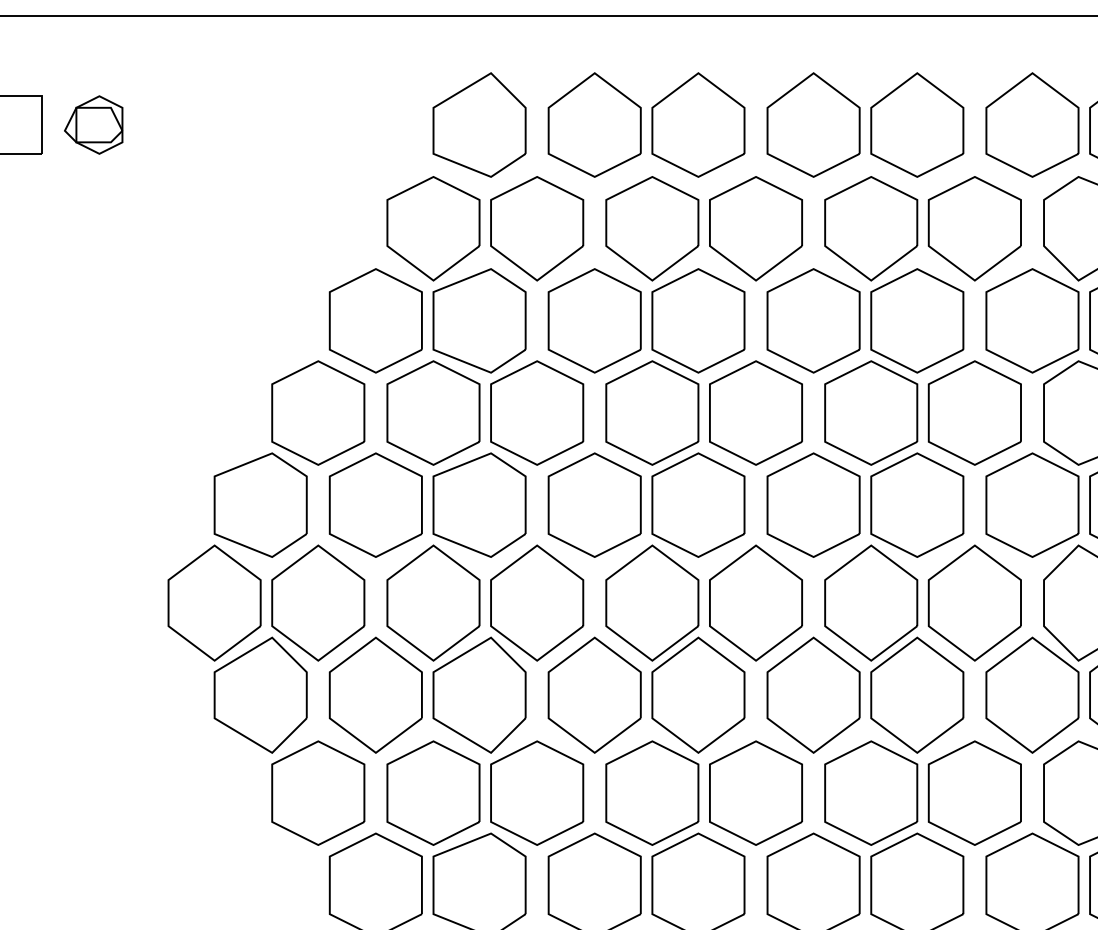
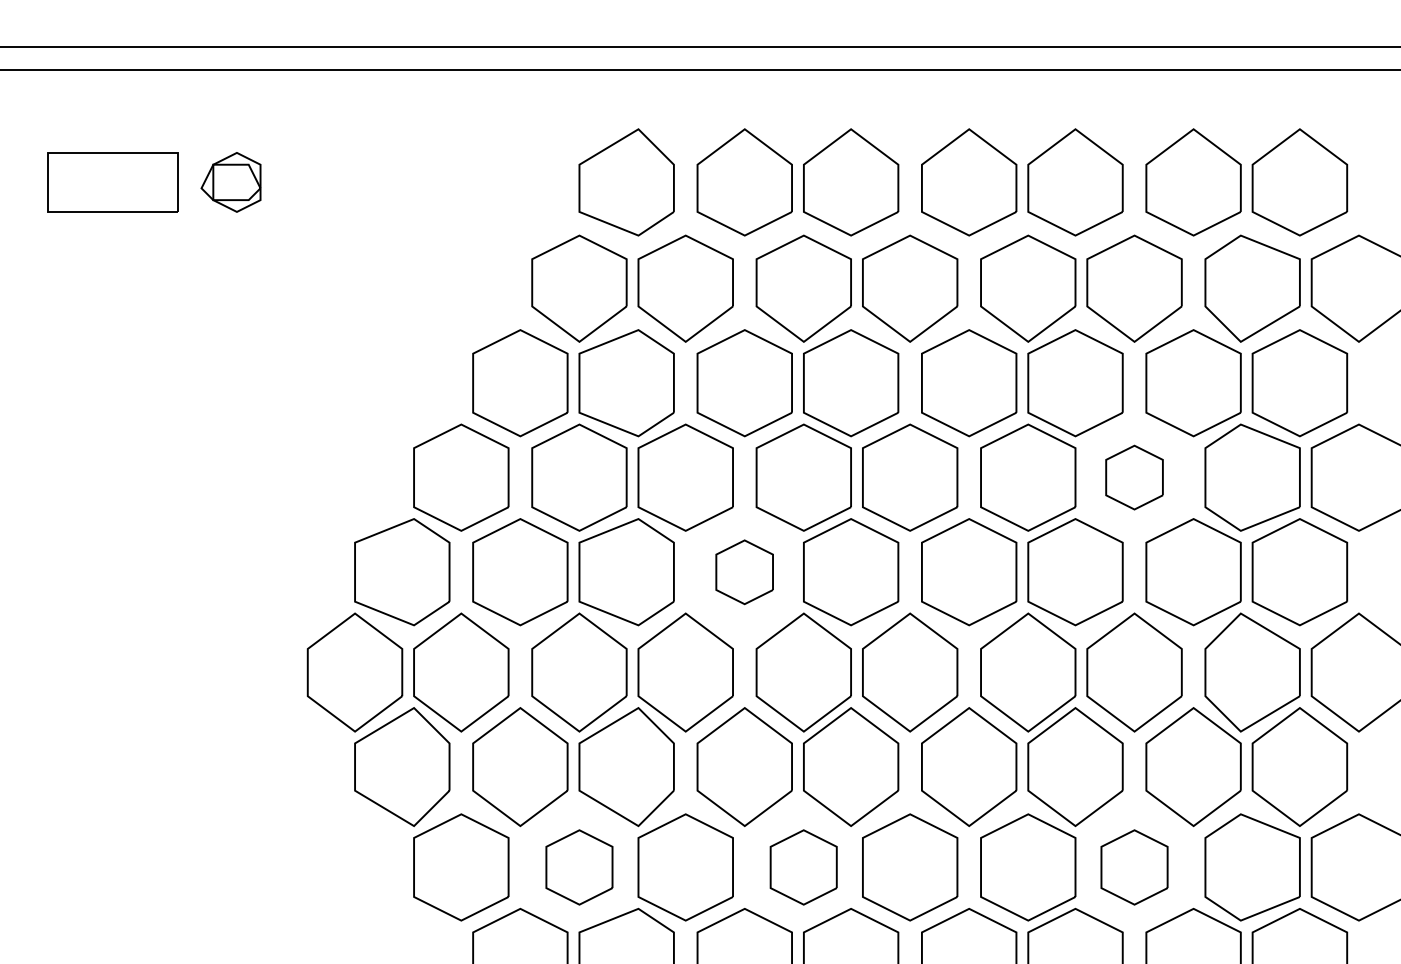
part: (974, 412) -> (1134, 477), size x0.6
part: (594, 505) -> (744, 572), size x0.6
part: (433, 793) -> (579, 867), size x0.7
part: (652, 793) -> (803, 867), size x0.7
part: (974, 793) -> (1134, 867), size x0.7

